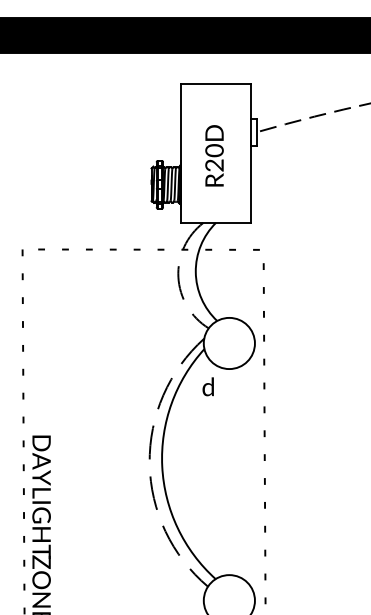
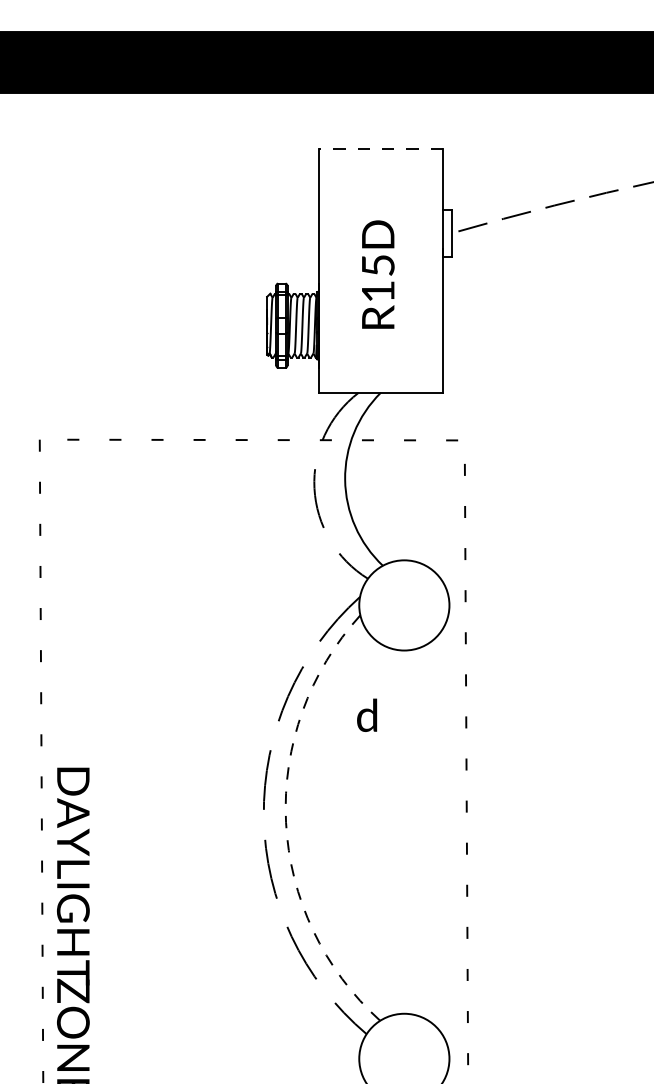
line: (215, 84) -> (379, 148), solid -> dashed
text: (214, 157) -> (378, 277), R20D -> R15D
text: (207, 386) -> (365, 714), moved
arc: (162, 466) -> (286, 822), solid -> dashed

